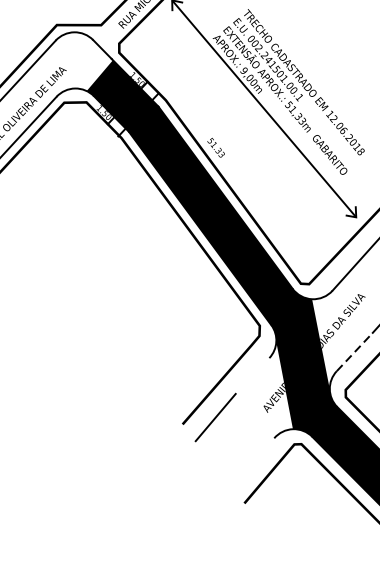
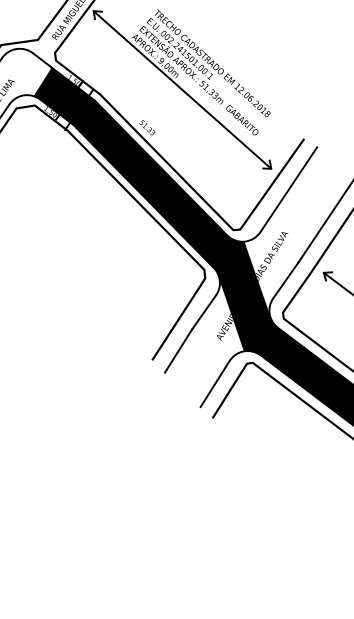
line: (354, 352) -> (285, 280), dashed -> solid
line: (252, 375) -> (204, 311), added
line: (252, 463) -> (214, 384), added

